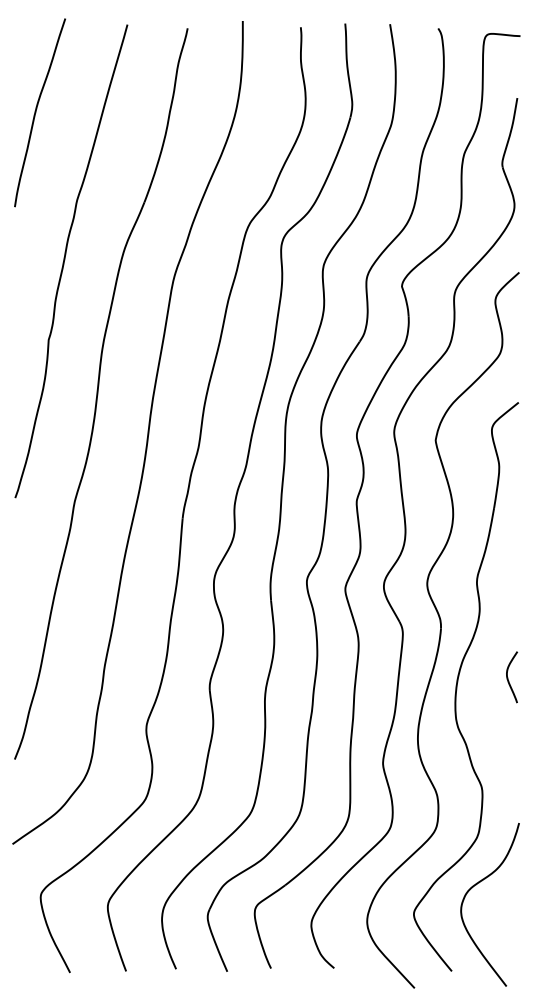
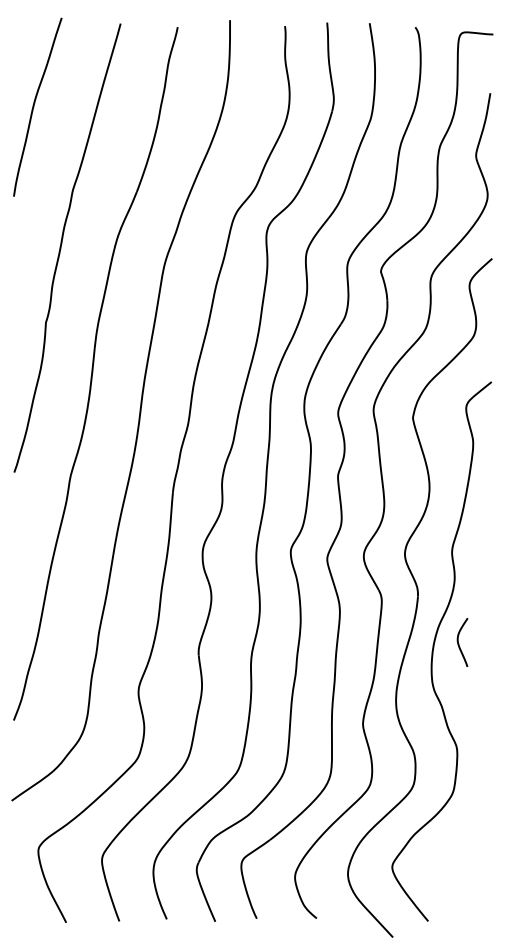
curve: (508, 677) -> (459, 642), moved
curve: (476, 885) -> (451, 839), removed

